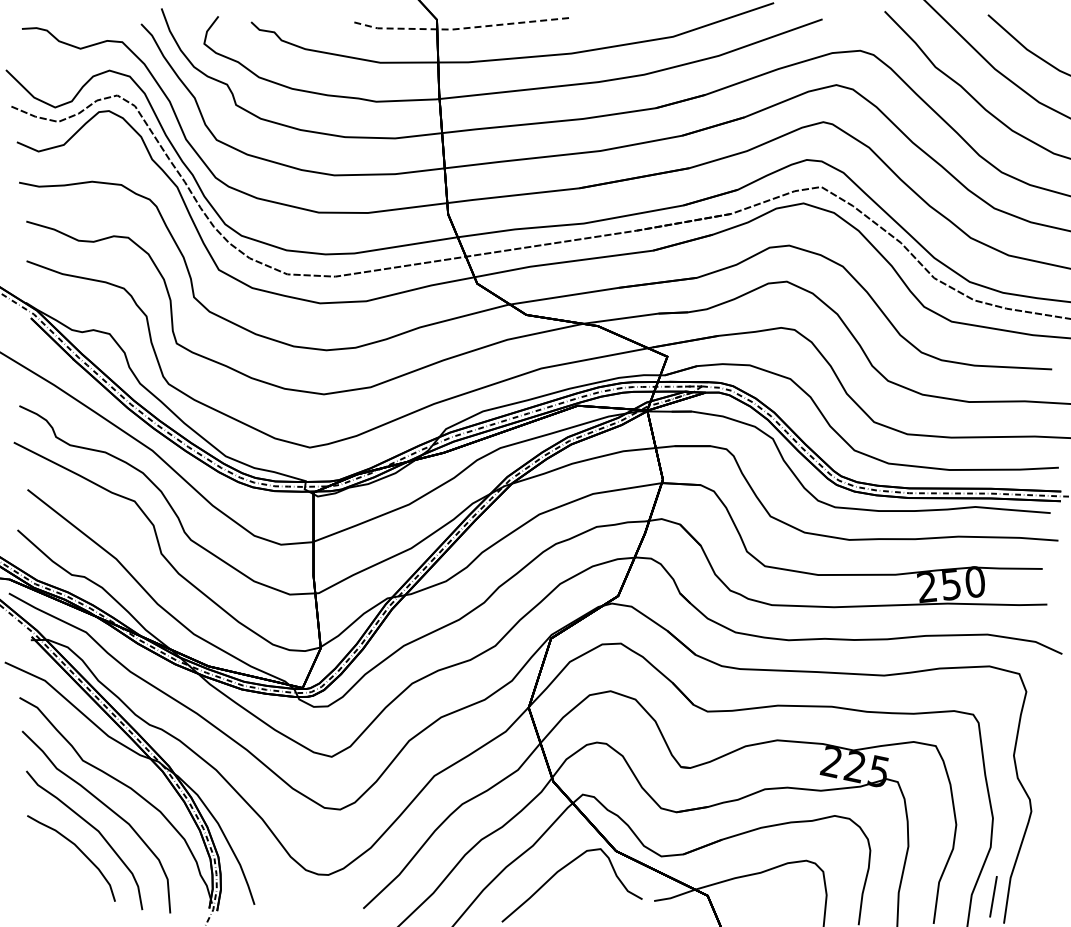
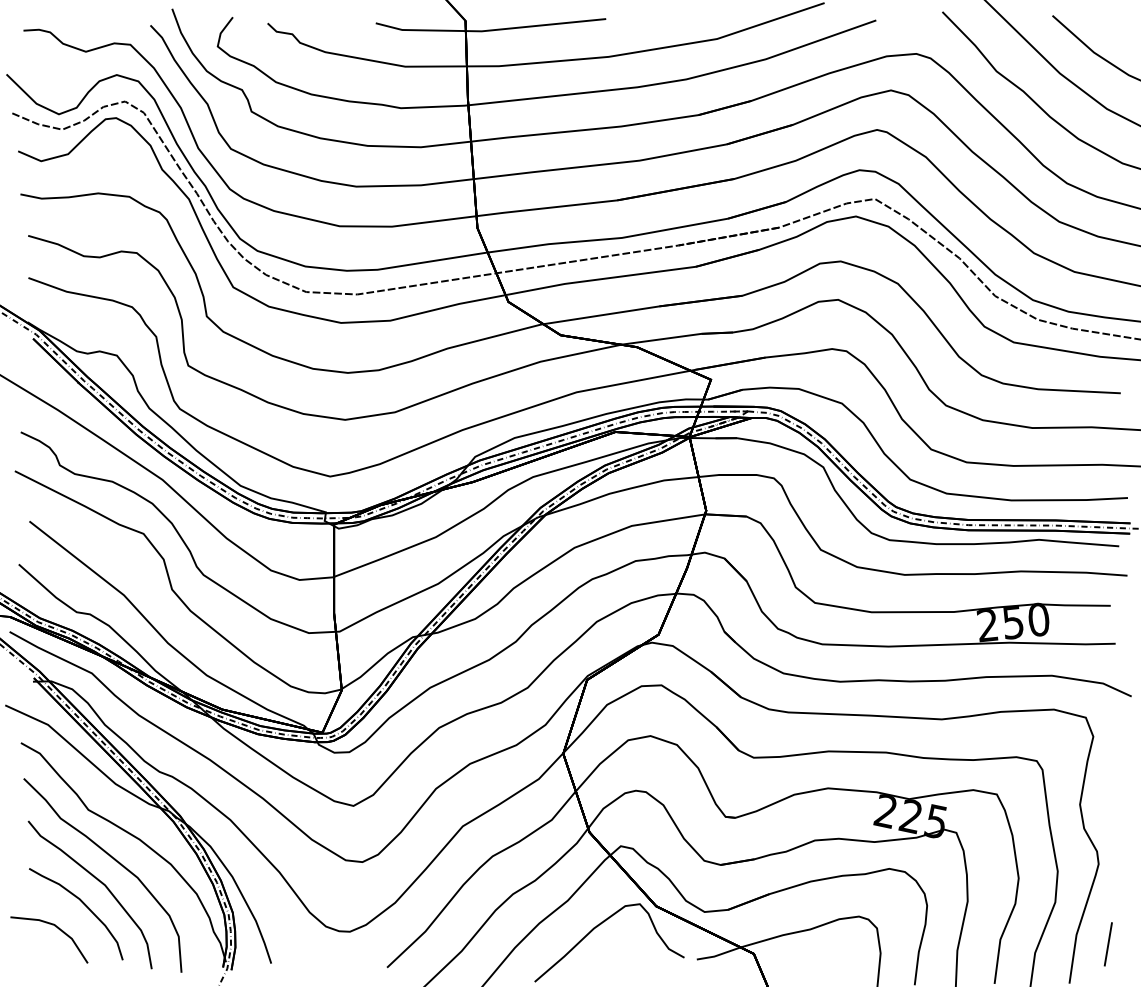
line: (459, 28) -> (489, 30), dashed -> solid
line: (51, 870) -> (54, 926), added
line: (993, 896) -> (1108, 944), moved

